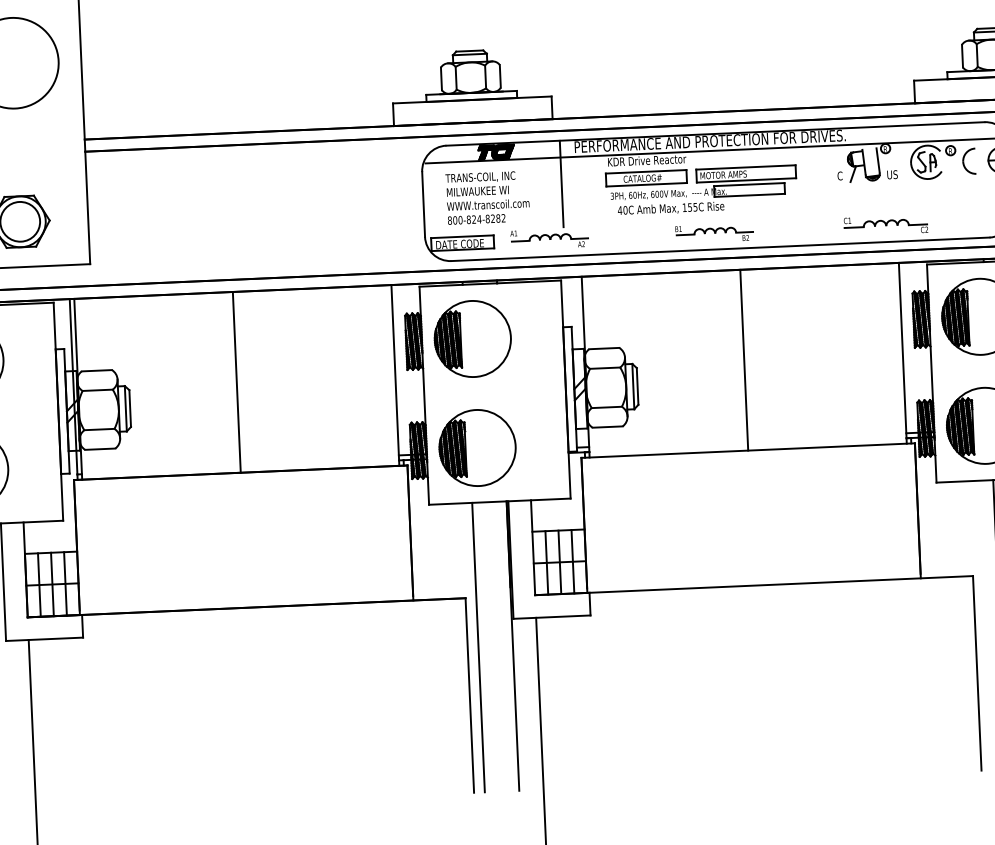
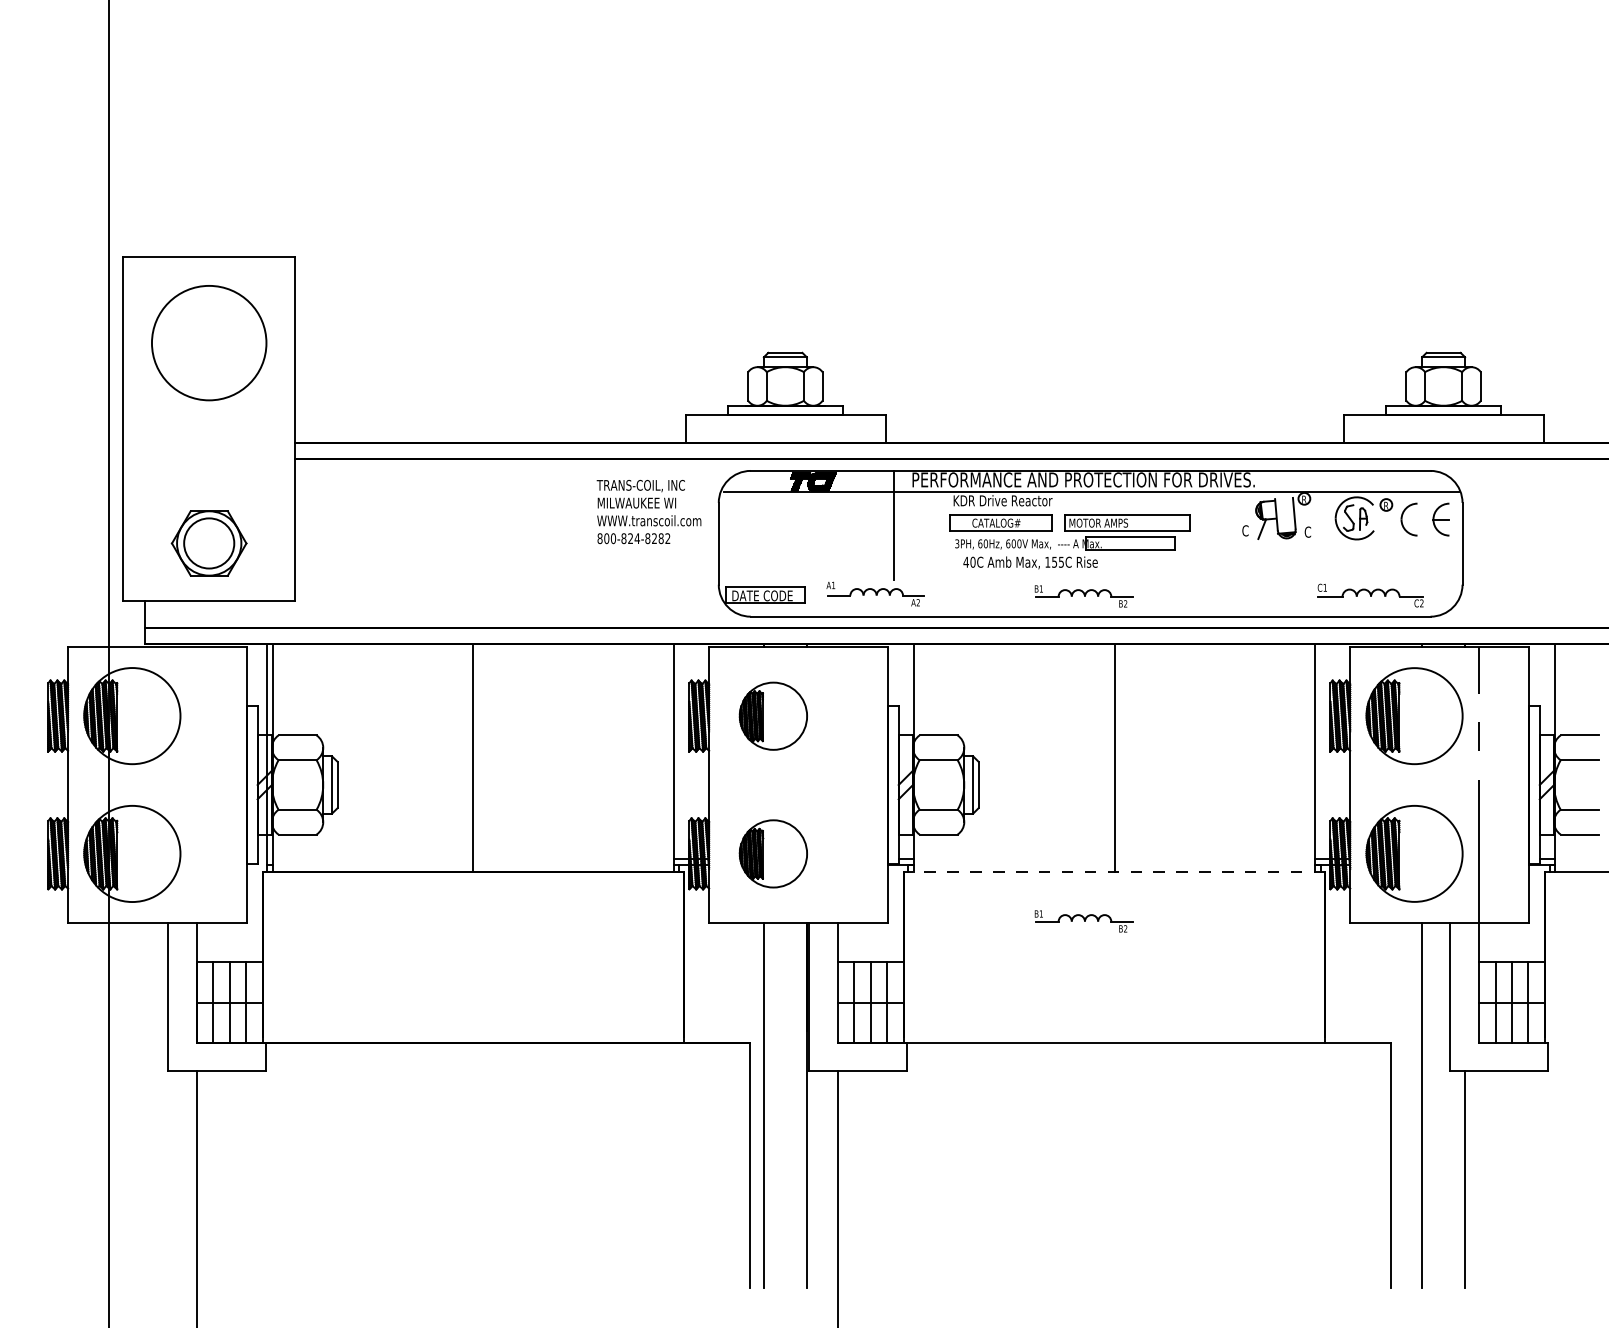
text: (892, 174) -> (1311, 531), US -> C
text: (487, 198) -> (648, 512), moved
part: (885, 225) -> (1370, 595), moved
part: (472, 339) -> (773, 716), size x0.7
part: (477, 447) -> (773, 853), size x0.7
line: (748, 450) -> (1114, 872), solid -> dashed
part: (725, 490) -> (1083, 921), added

